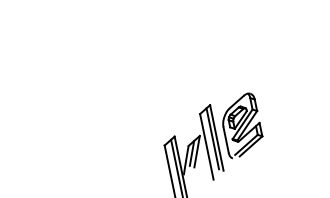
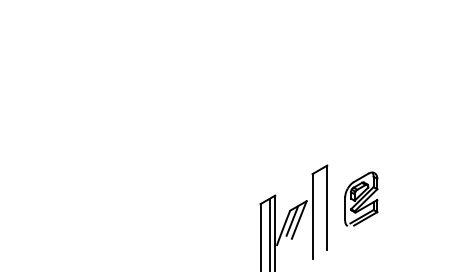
part: (242, 125) -> (361, 199), size x0.7
line: (212, 138) -> (321, 207), removed

